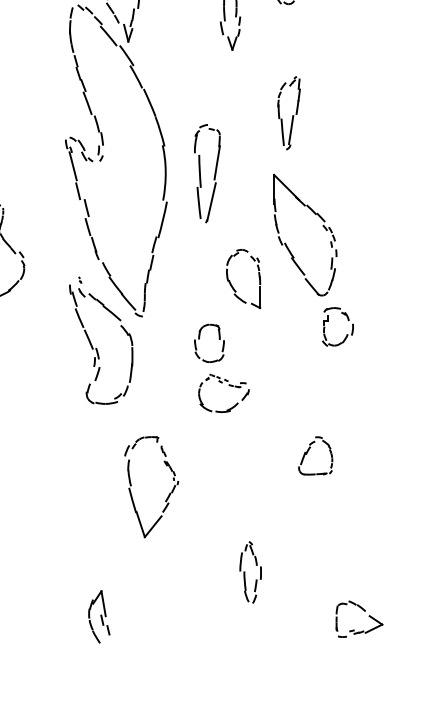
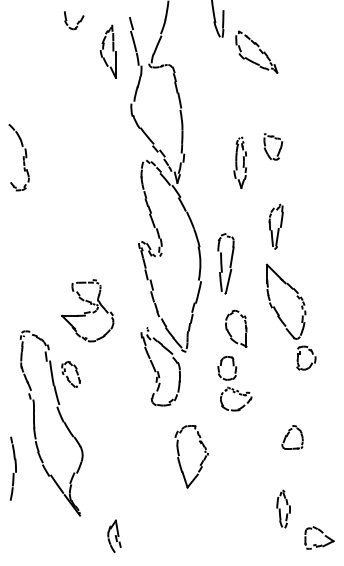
part: (232, 283) -> (229, 331), moved
part: (250, 571) -> (283, 508), moved
part: (99, 615) -> (114, 535), moved

